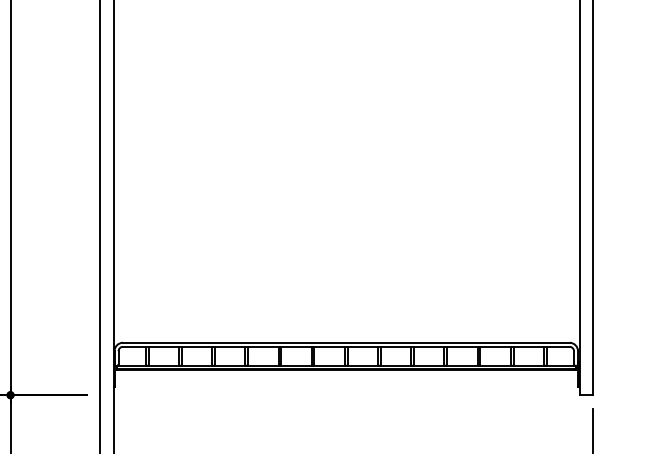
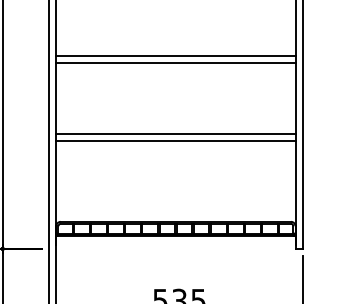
line: (345, 20) -> (175, 55), added
line: (345, 33) -> (175, 62), added
line: (345, 173) -> (175, 134), added
line: (345, 187) -> (175, 141), added

